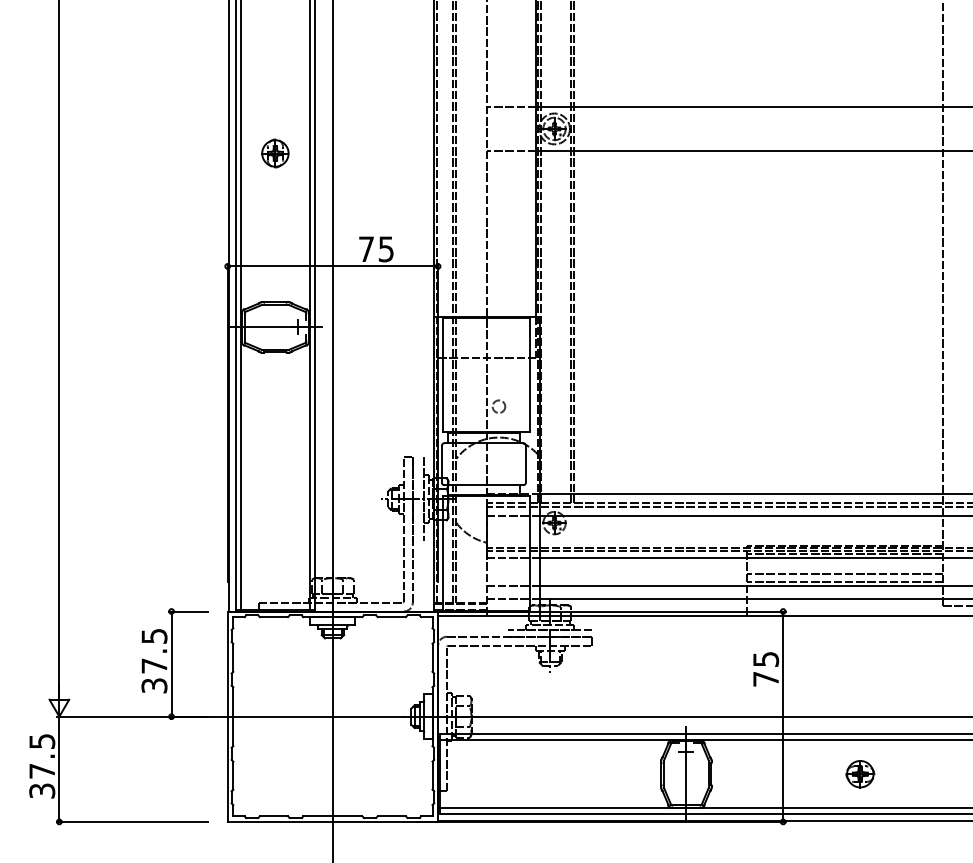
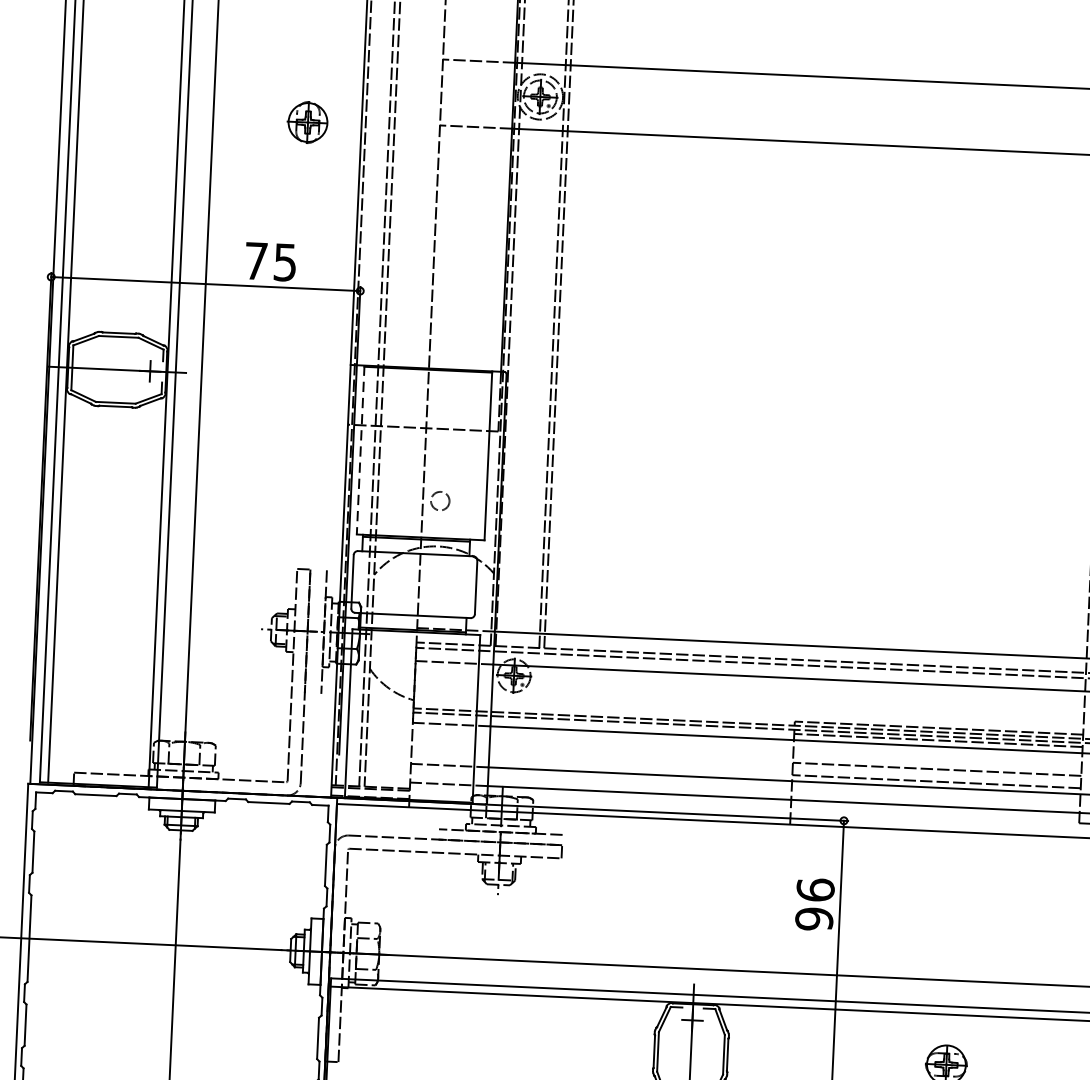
part: (275, 153) -> (308, 122), moved
line: (443, 374) -> (360, 450), solid -> dashed
text: (766, 669) -> (815, 904), 75 -> 96

